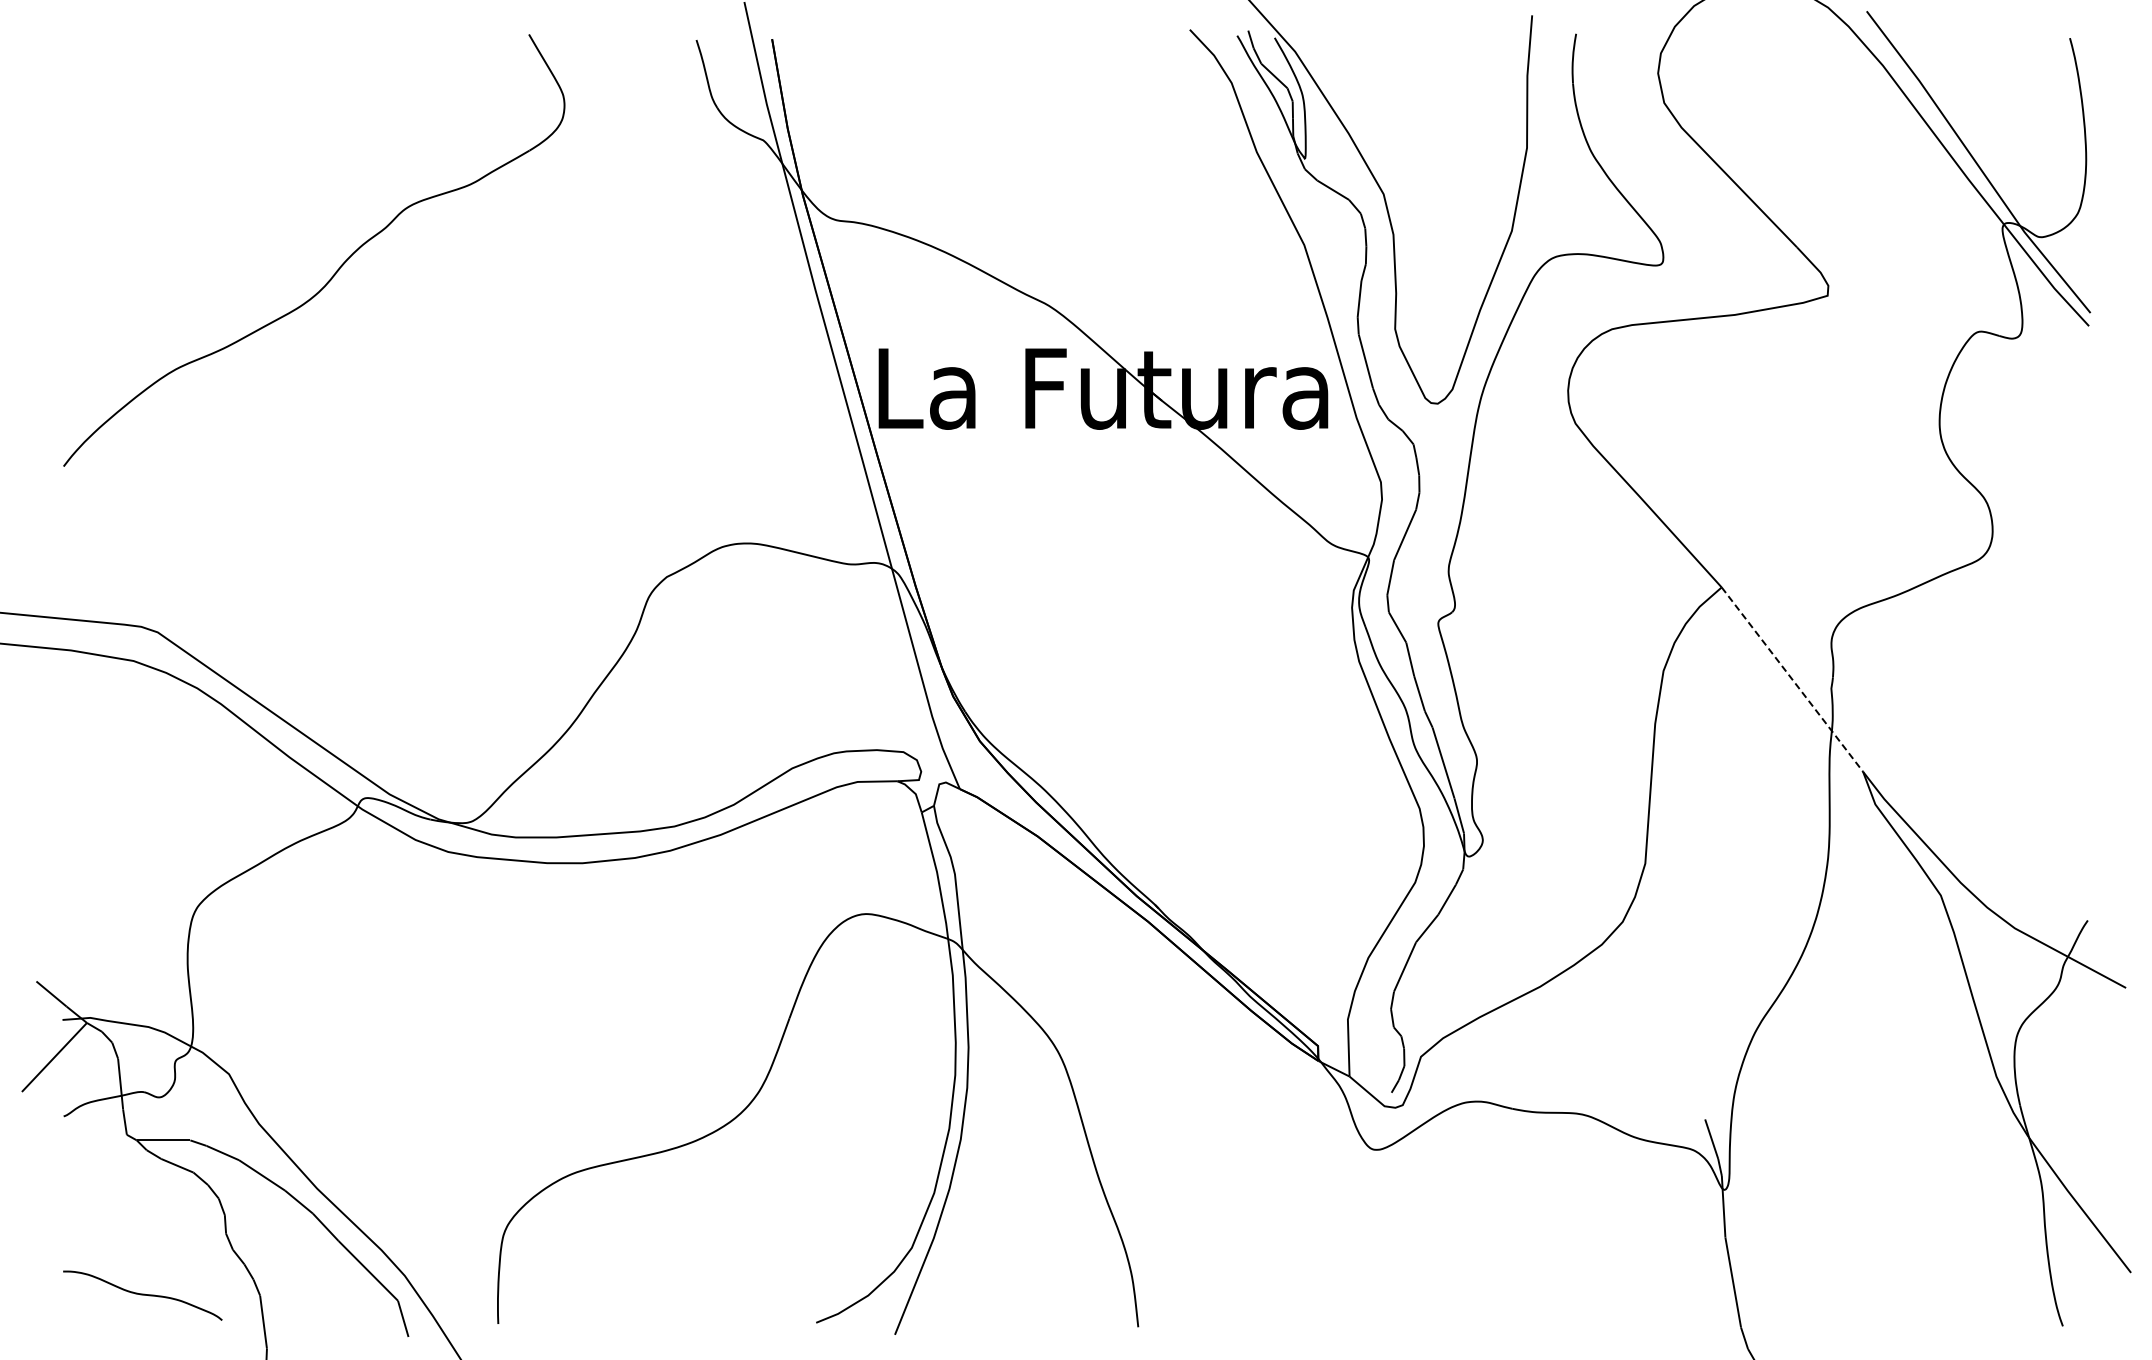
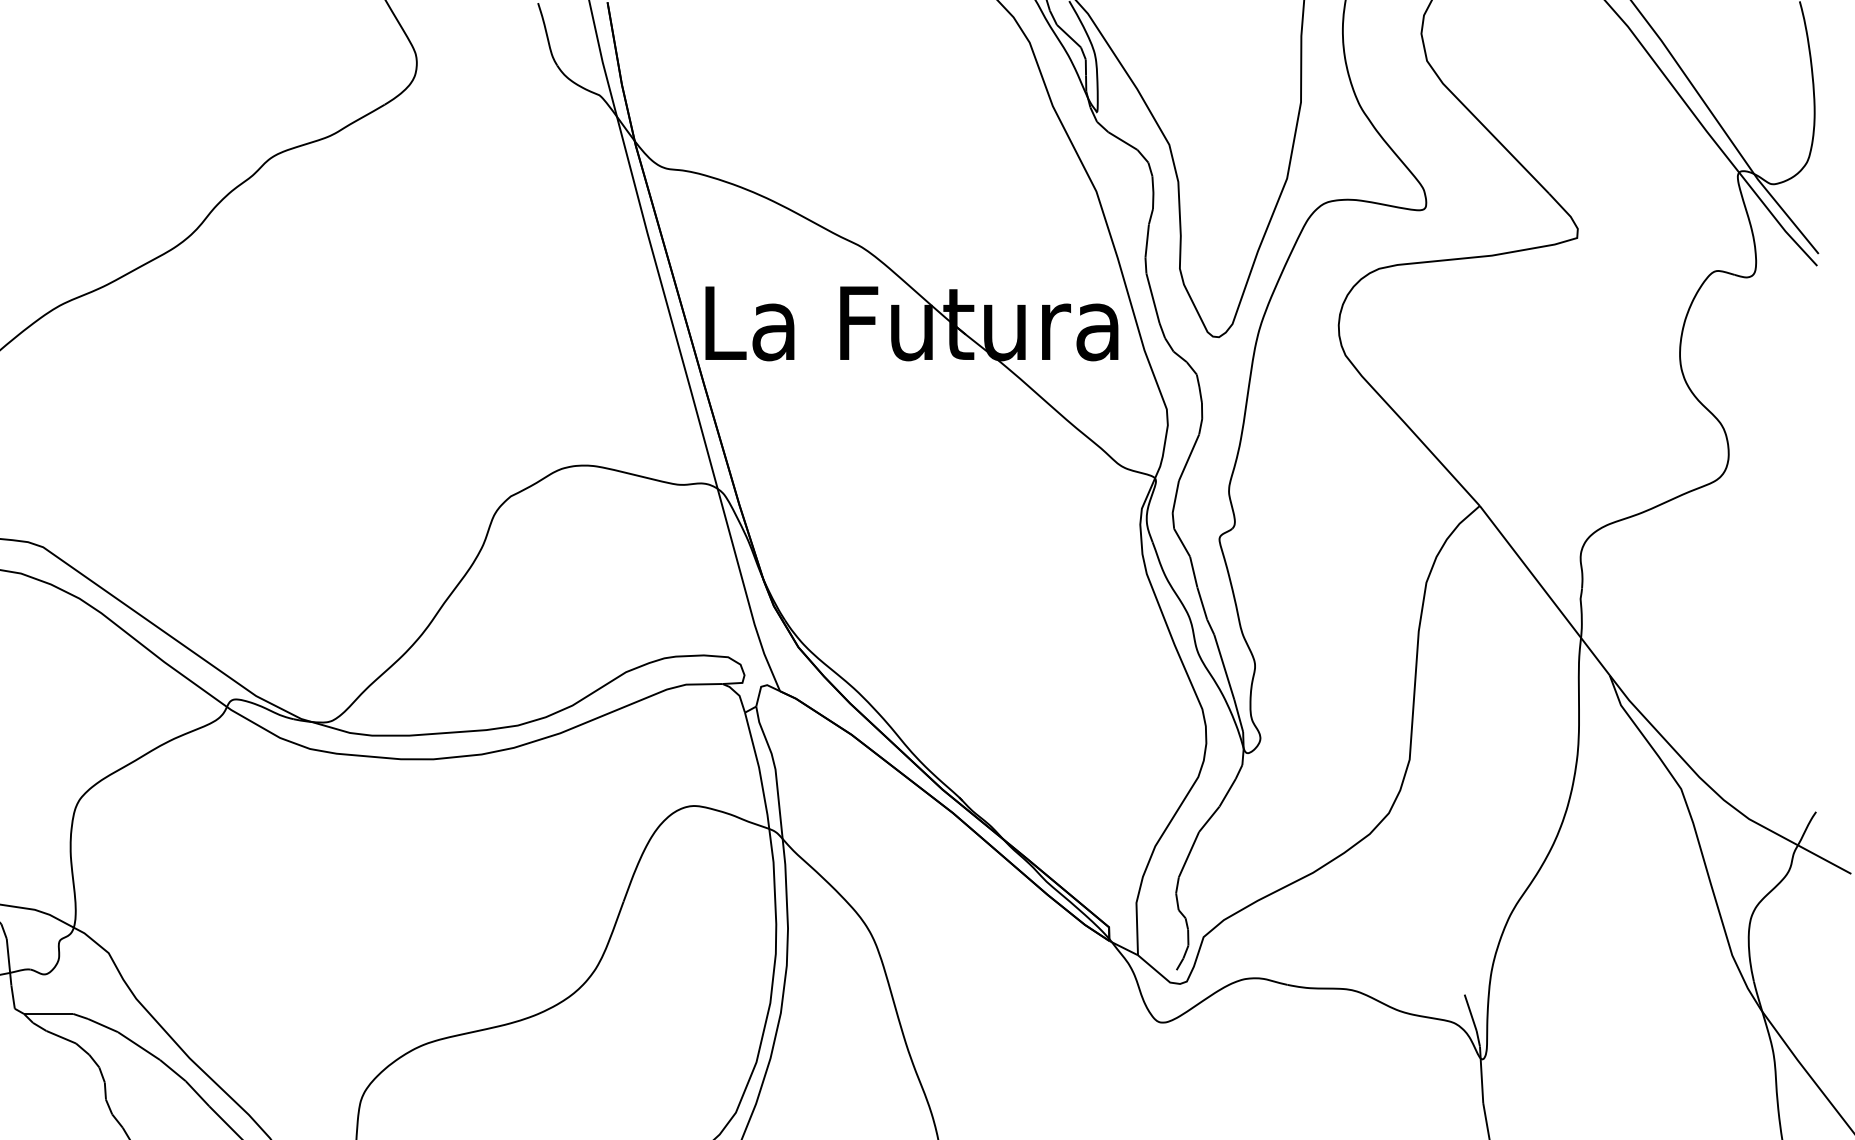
line: (1792, 679) -> (1544, 590), dashed -> solid

